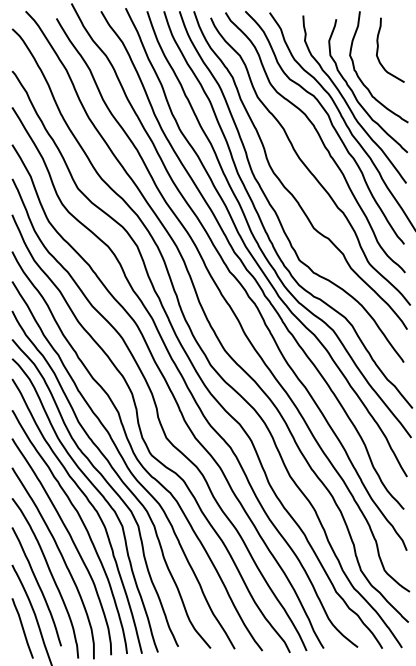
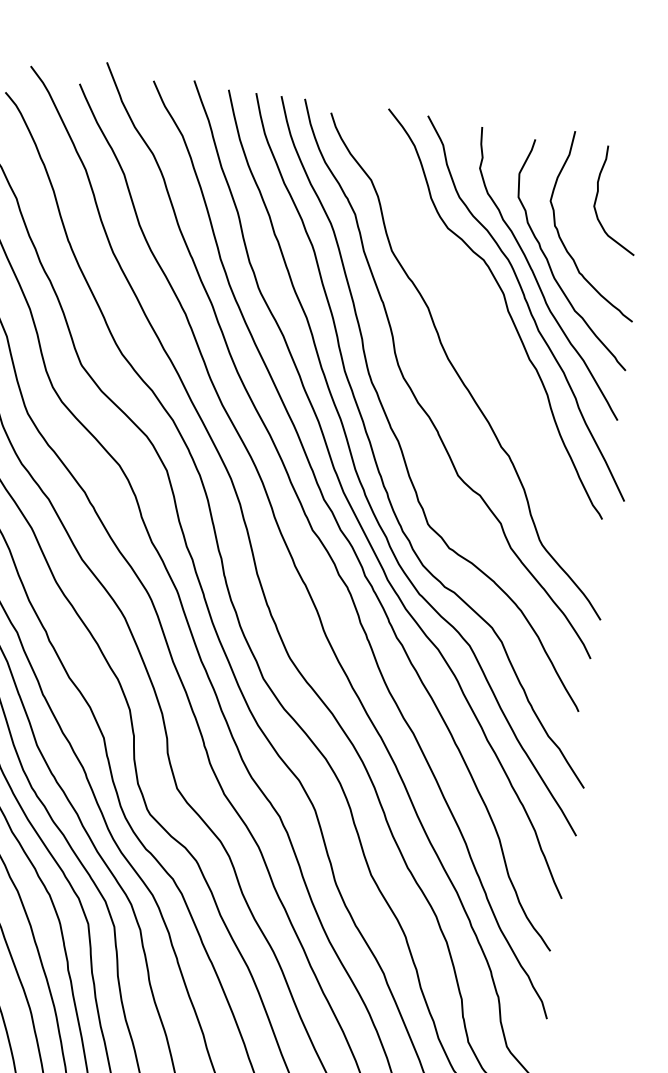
curve: (320, 140) -> (485, 333), removed

